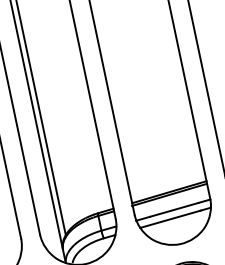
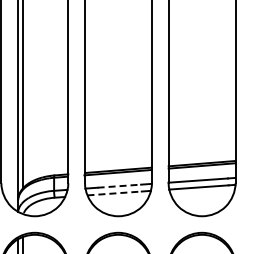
line: (174, 210) -> (119, 186), solid -> dashed
line: (171, 219) -> (115, 193), solid -> dashed

